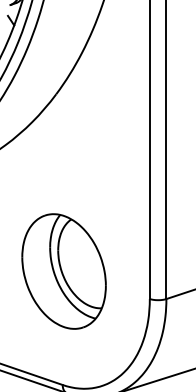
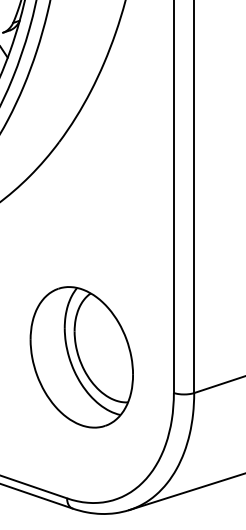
part: (63, 271) -> (81, 357), moved

